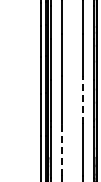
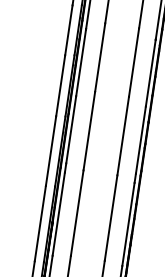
line: (82, 99) -> (122, 135), dashed -> solid
line: (62, 149) -> (78, 212), dashed -> solid

